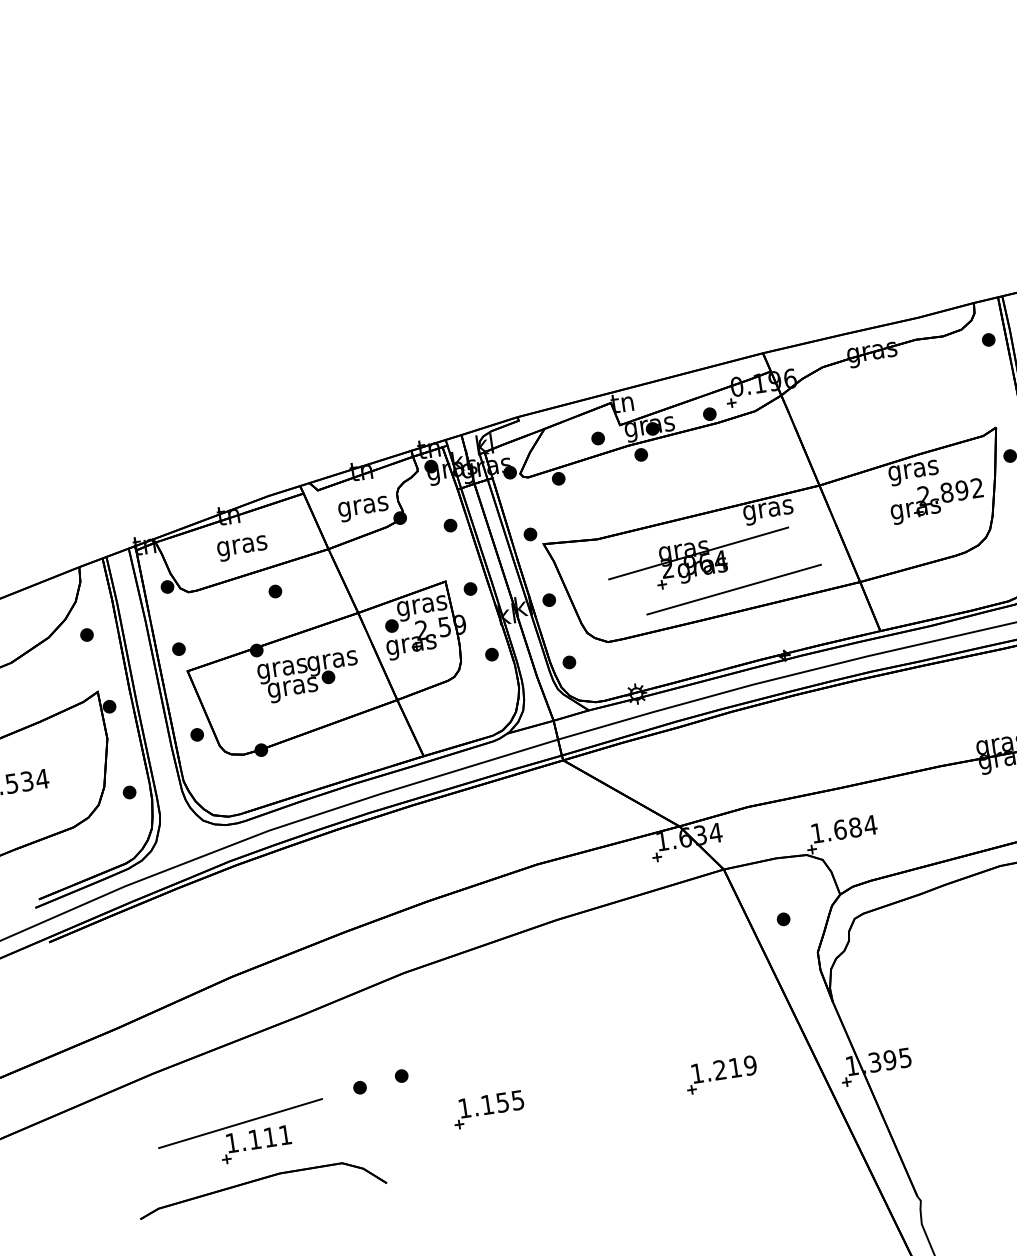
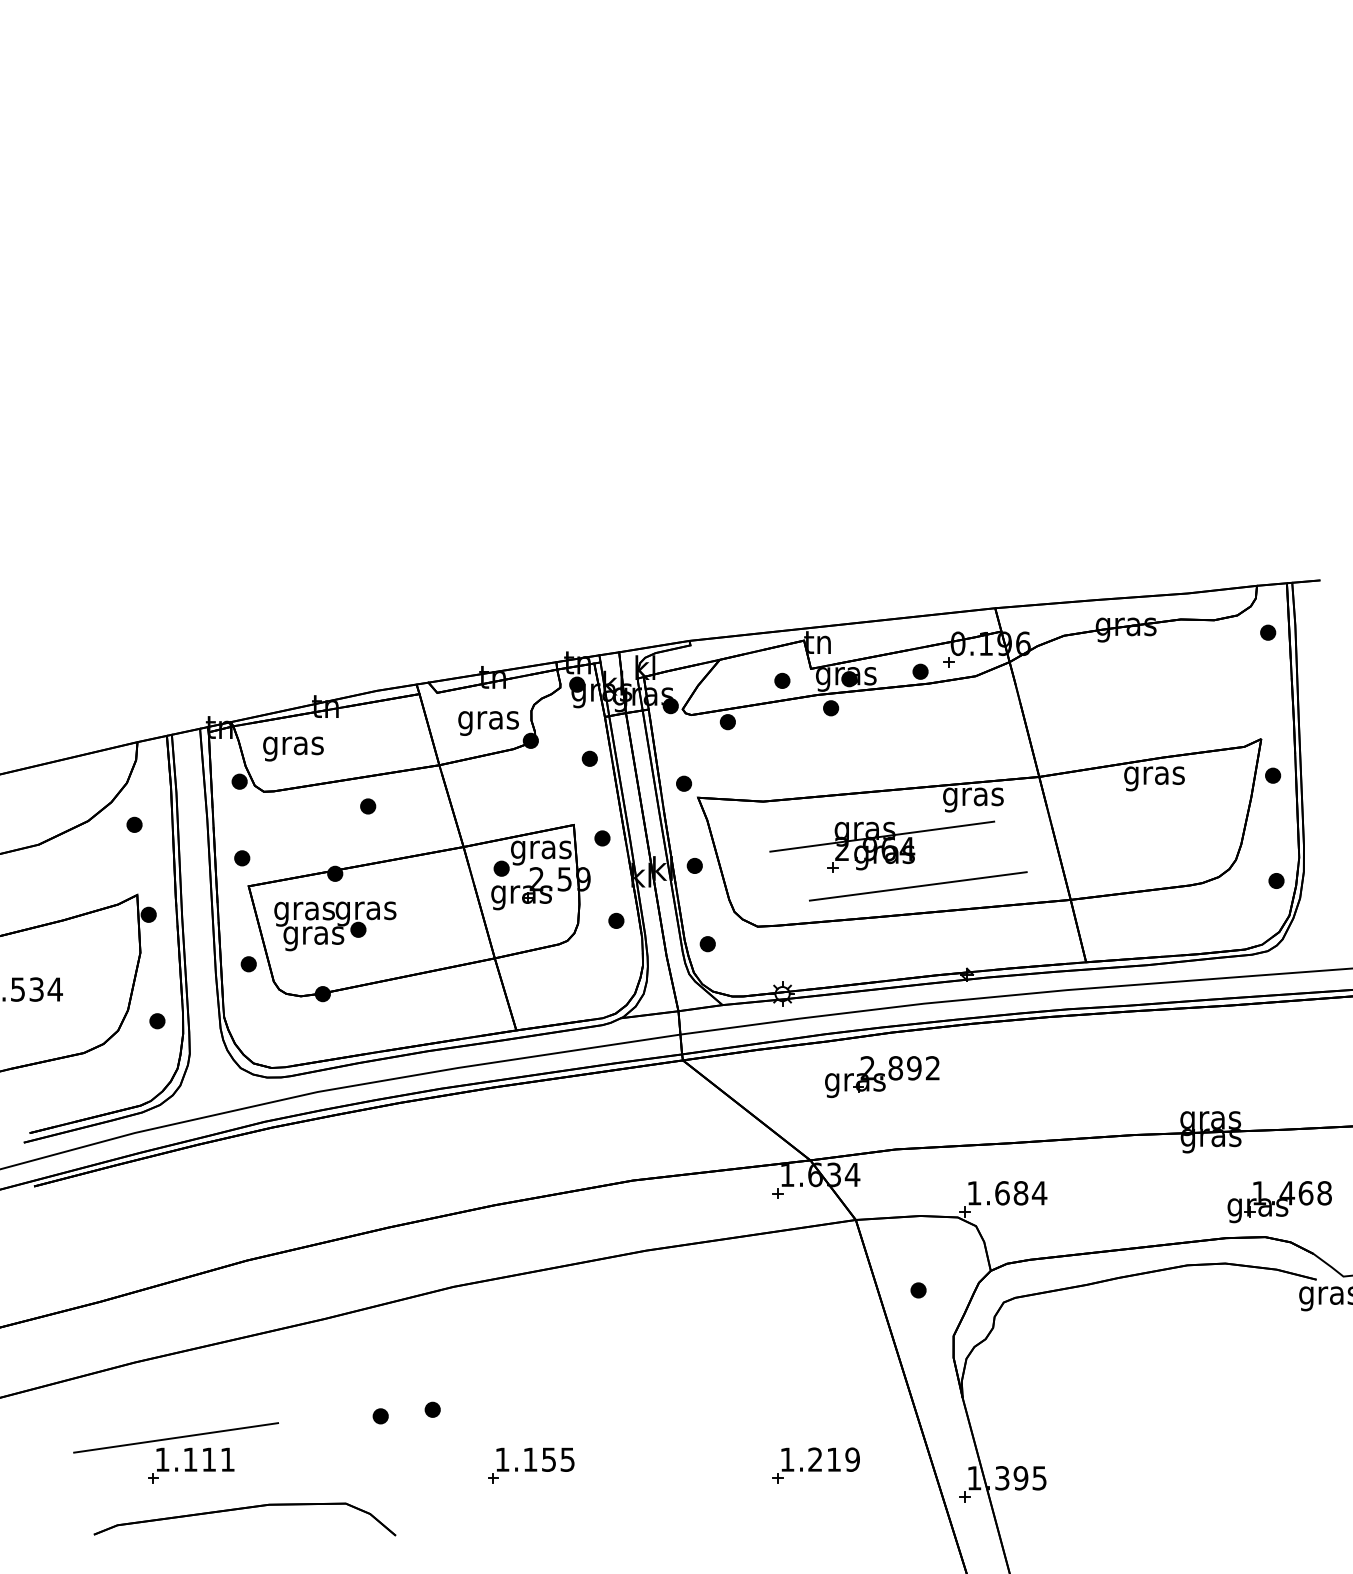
part: (937, 500) -> (882, 1076), moved
text: (242, 548) -> (293, 748), moved
part: (309, 677) -> (335, 926), moved
part: (249, 1133) -> (184, 1451), moved

